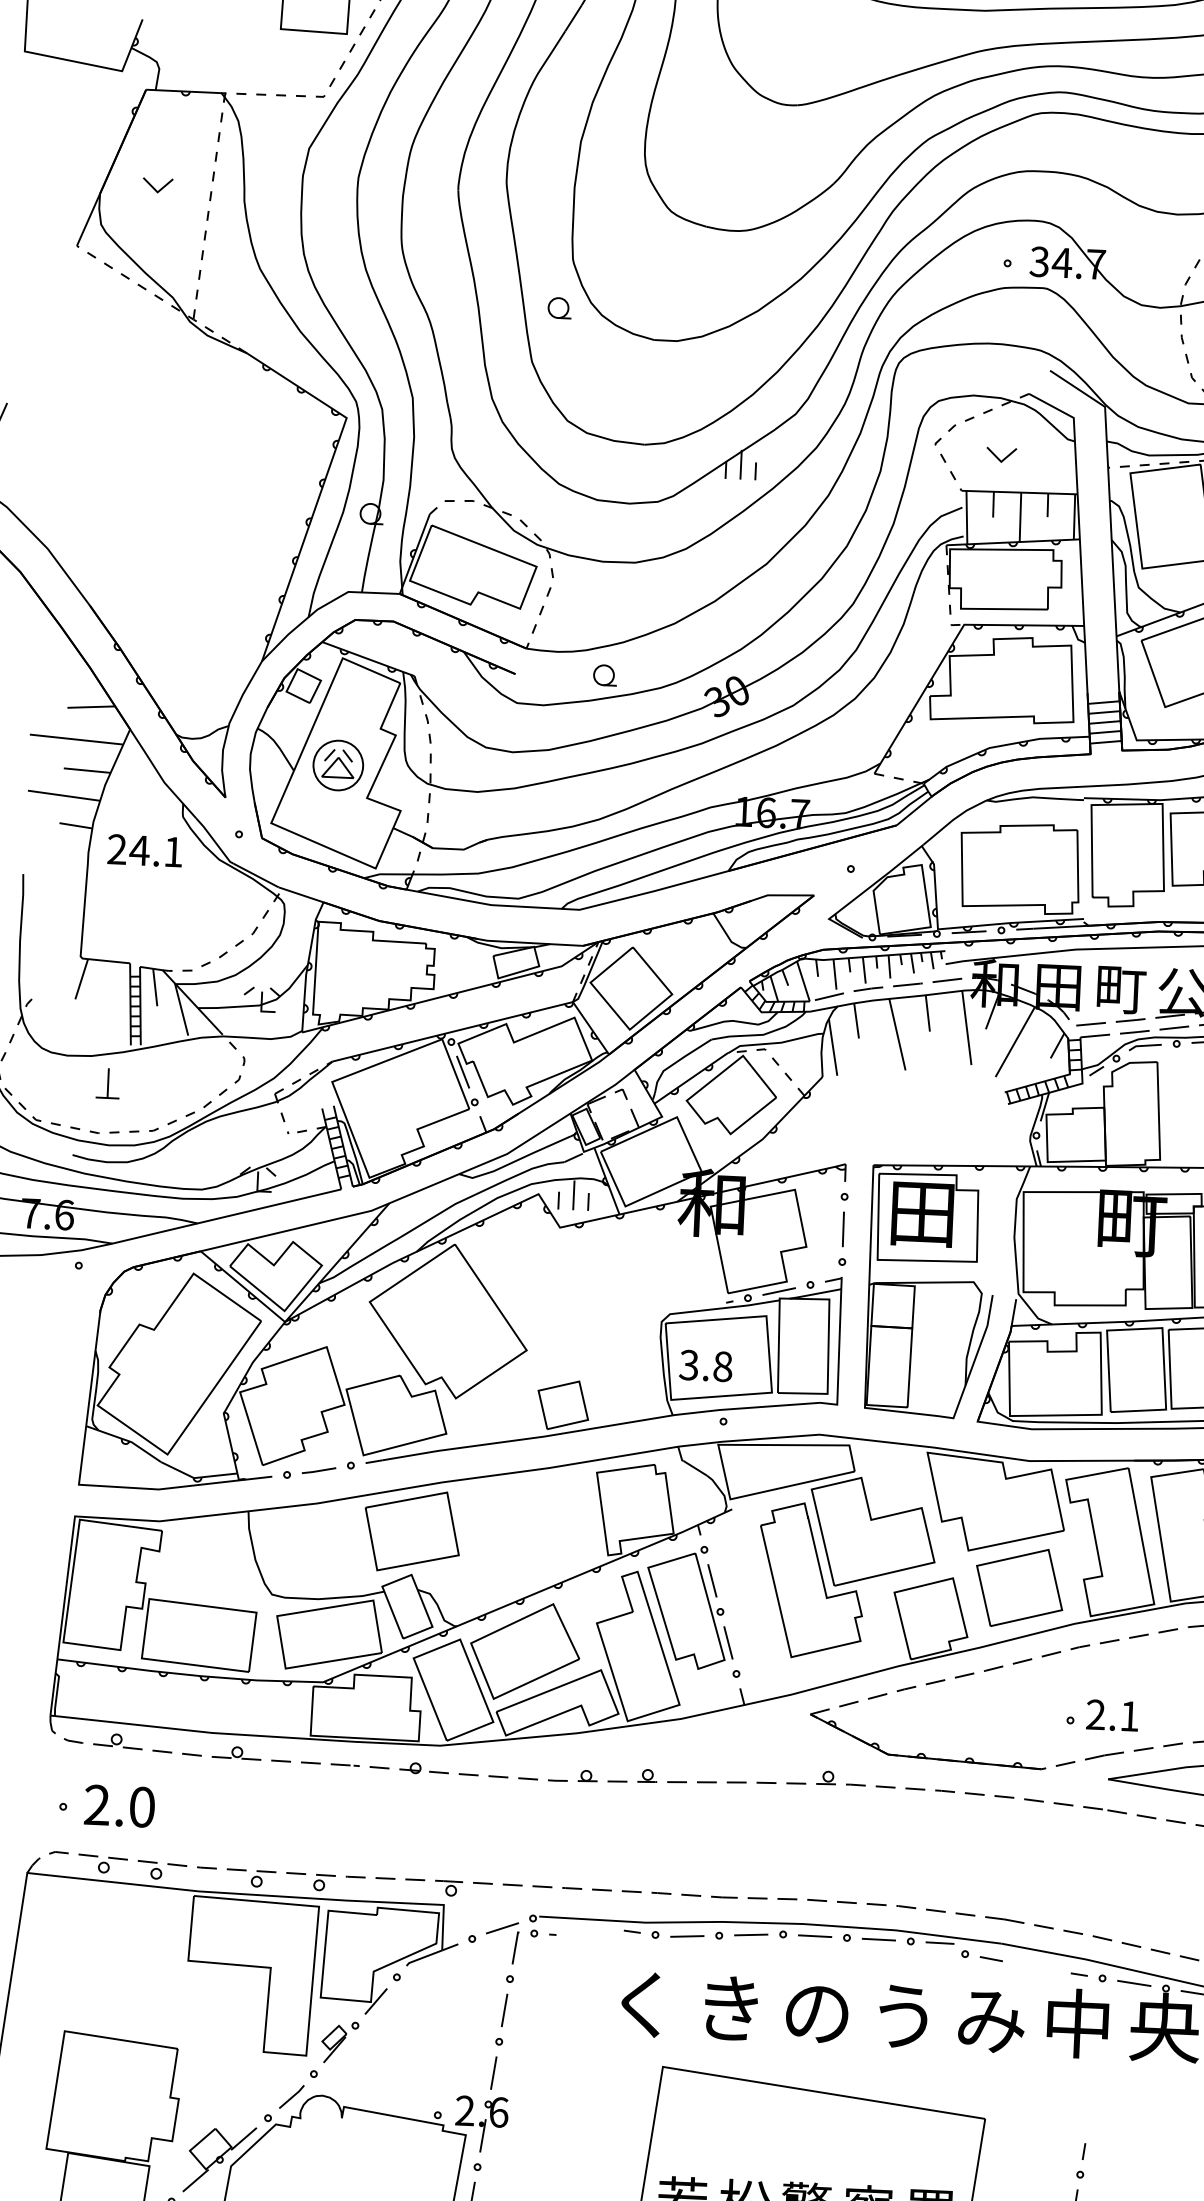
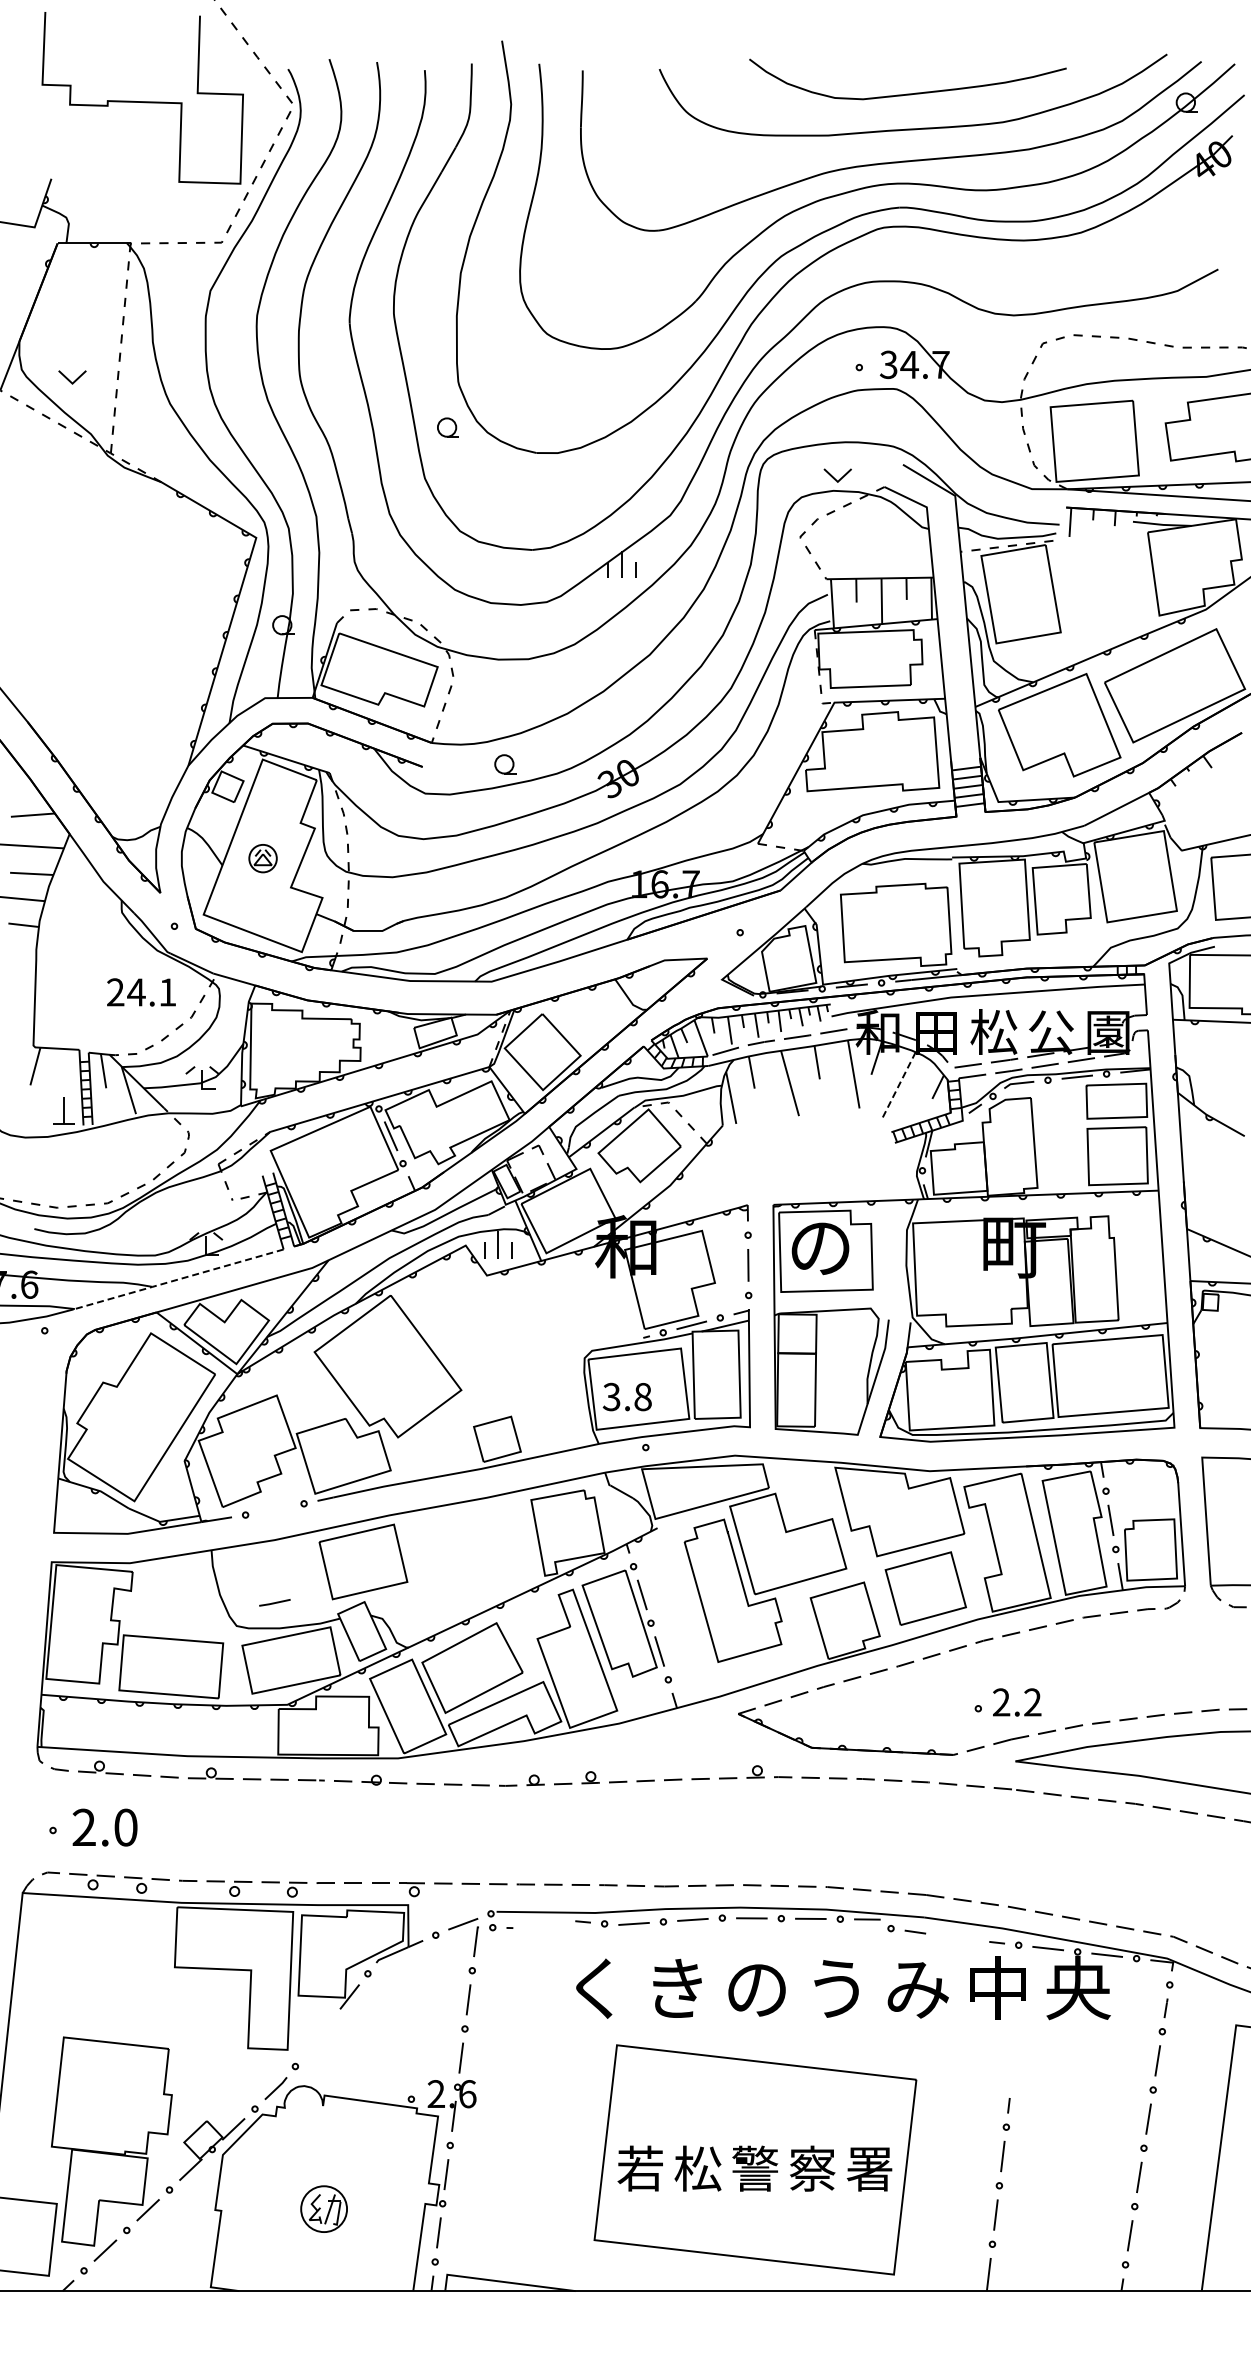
part: (157, 185) -> (72, 377), moved
part: (1001, 454) -> (837, 475), moved
part: (337, 765) -> (262, 858), size x0.6
text: (145, 850) -> (141, 992), moved
text: (1120, 988) -> (993, 1031), 町 -> 松
line: (1014, 1042) -> (898, 1085), solid -> dashed
part: (107, 1083) -> (63, 1110), moved
text: (922, 1214) -> (820, 1248), 田 -> の
line: (224, 1216) -> (177, 1279), solid -> dashed
line: (318, 1470) -> (274, 1602), moved
text: (1129, 1716) -> (1032, 1702), 2.1 -> 2.2
part: (339, 2041) -> (317, 2035), removed

